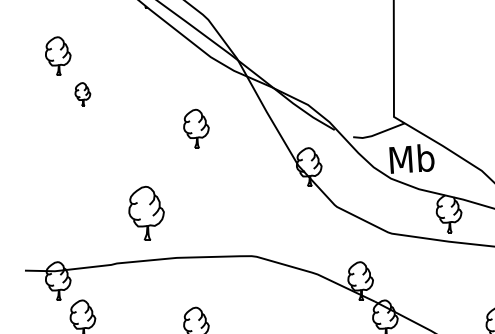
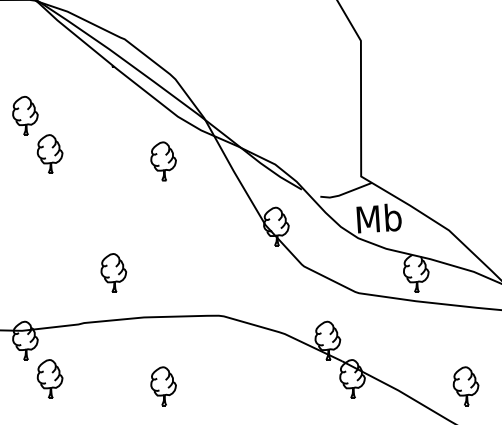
part: (82, 93) -> (49, 153), size x1.67
part: (196, 128) -> (163, 161), moved
part: (146, 212) -> (113, 272), size x0.71

